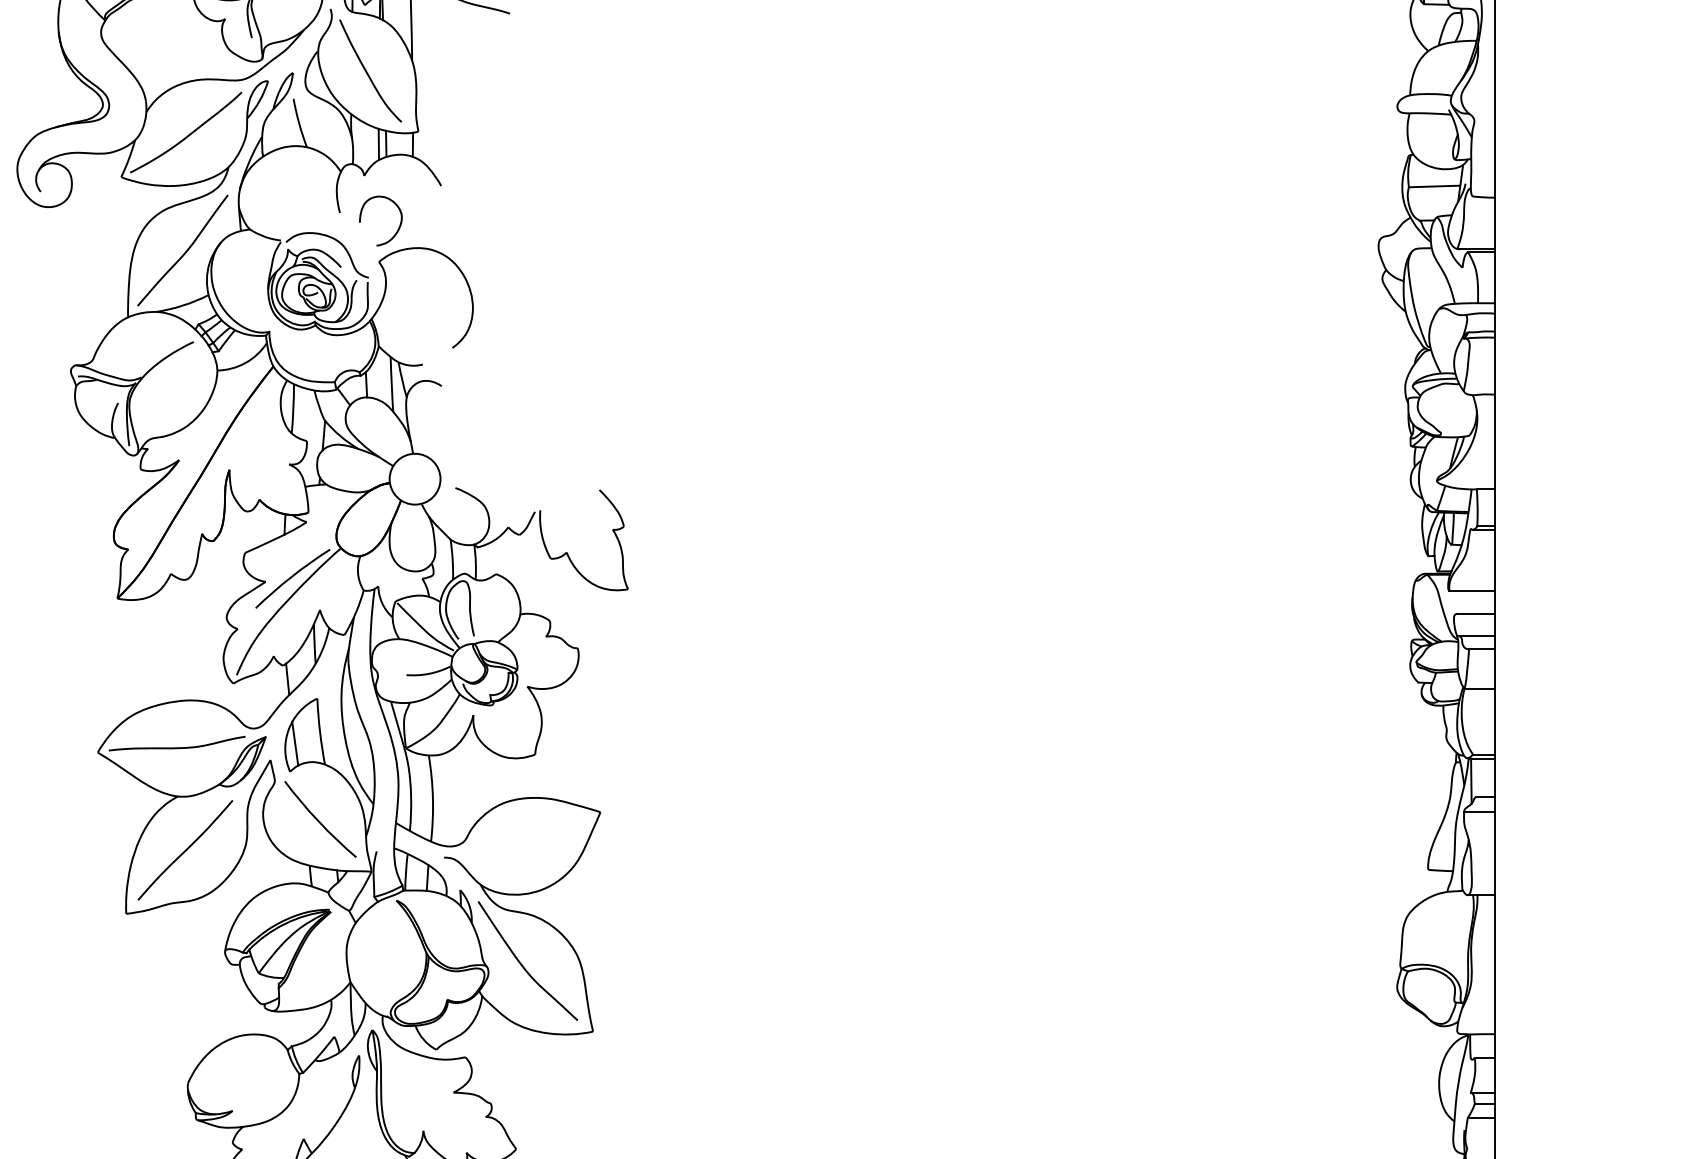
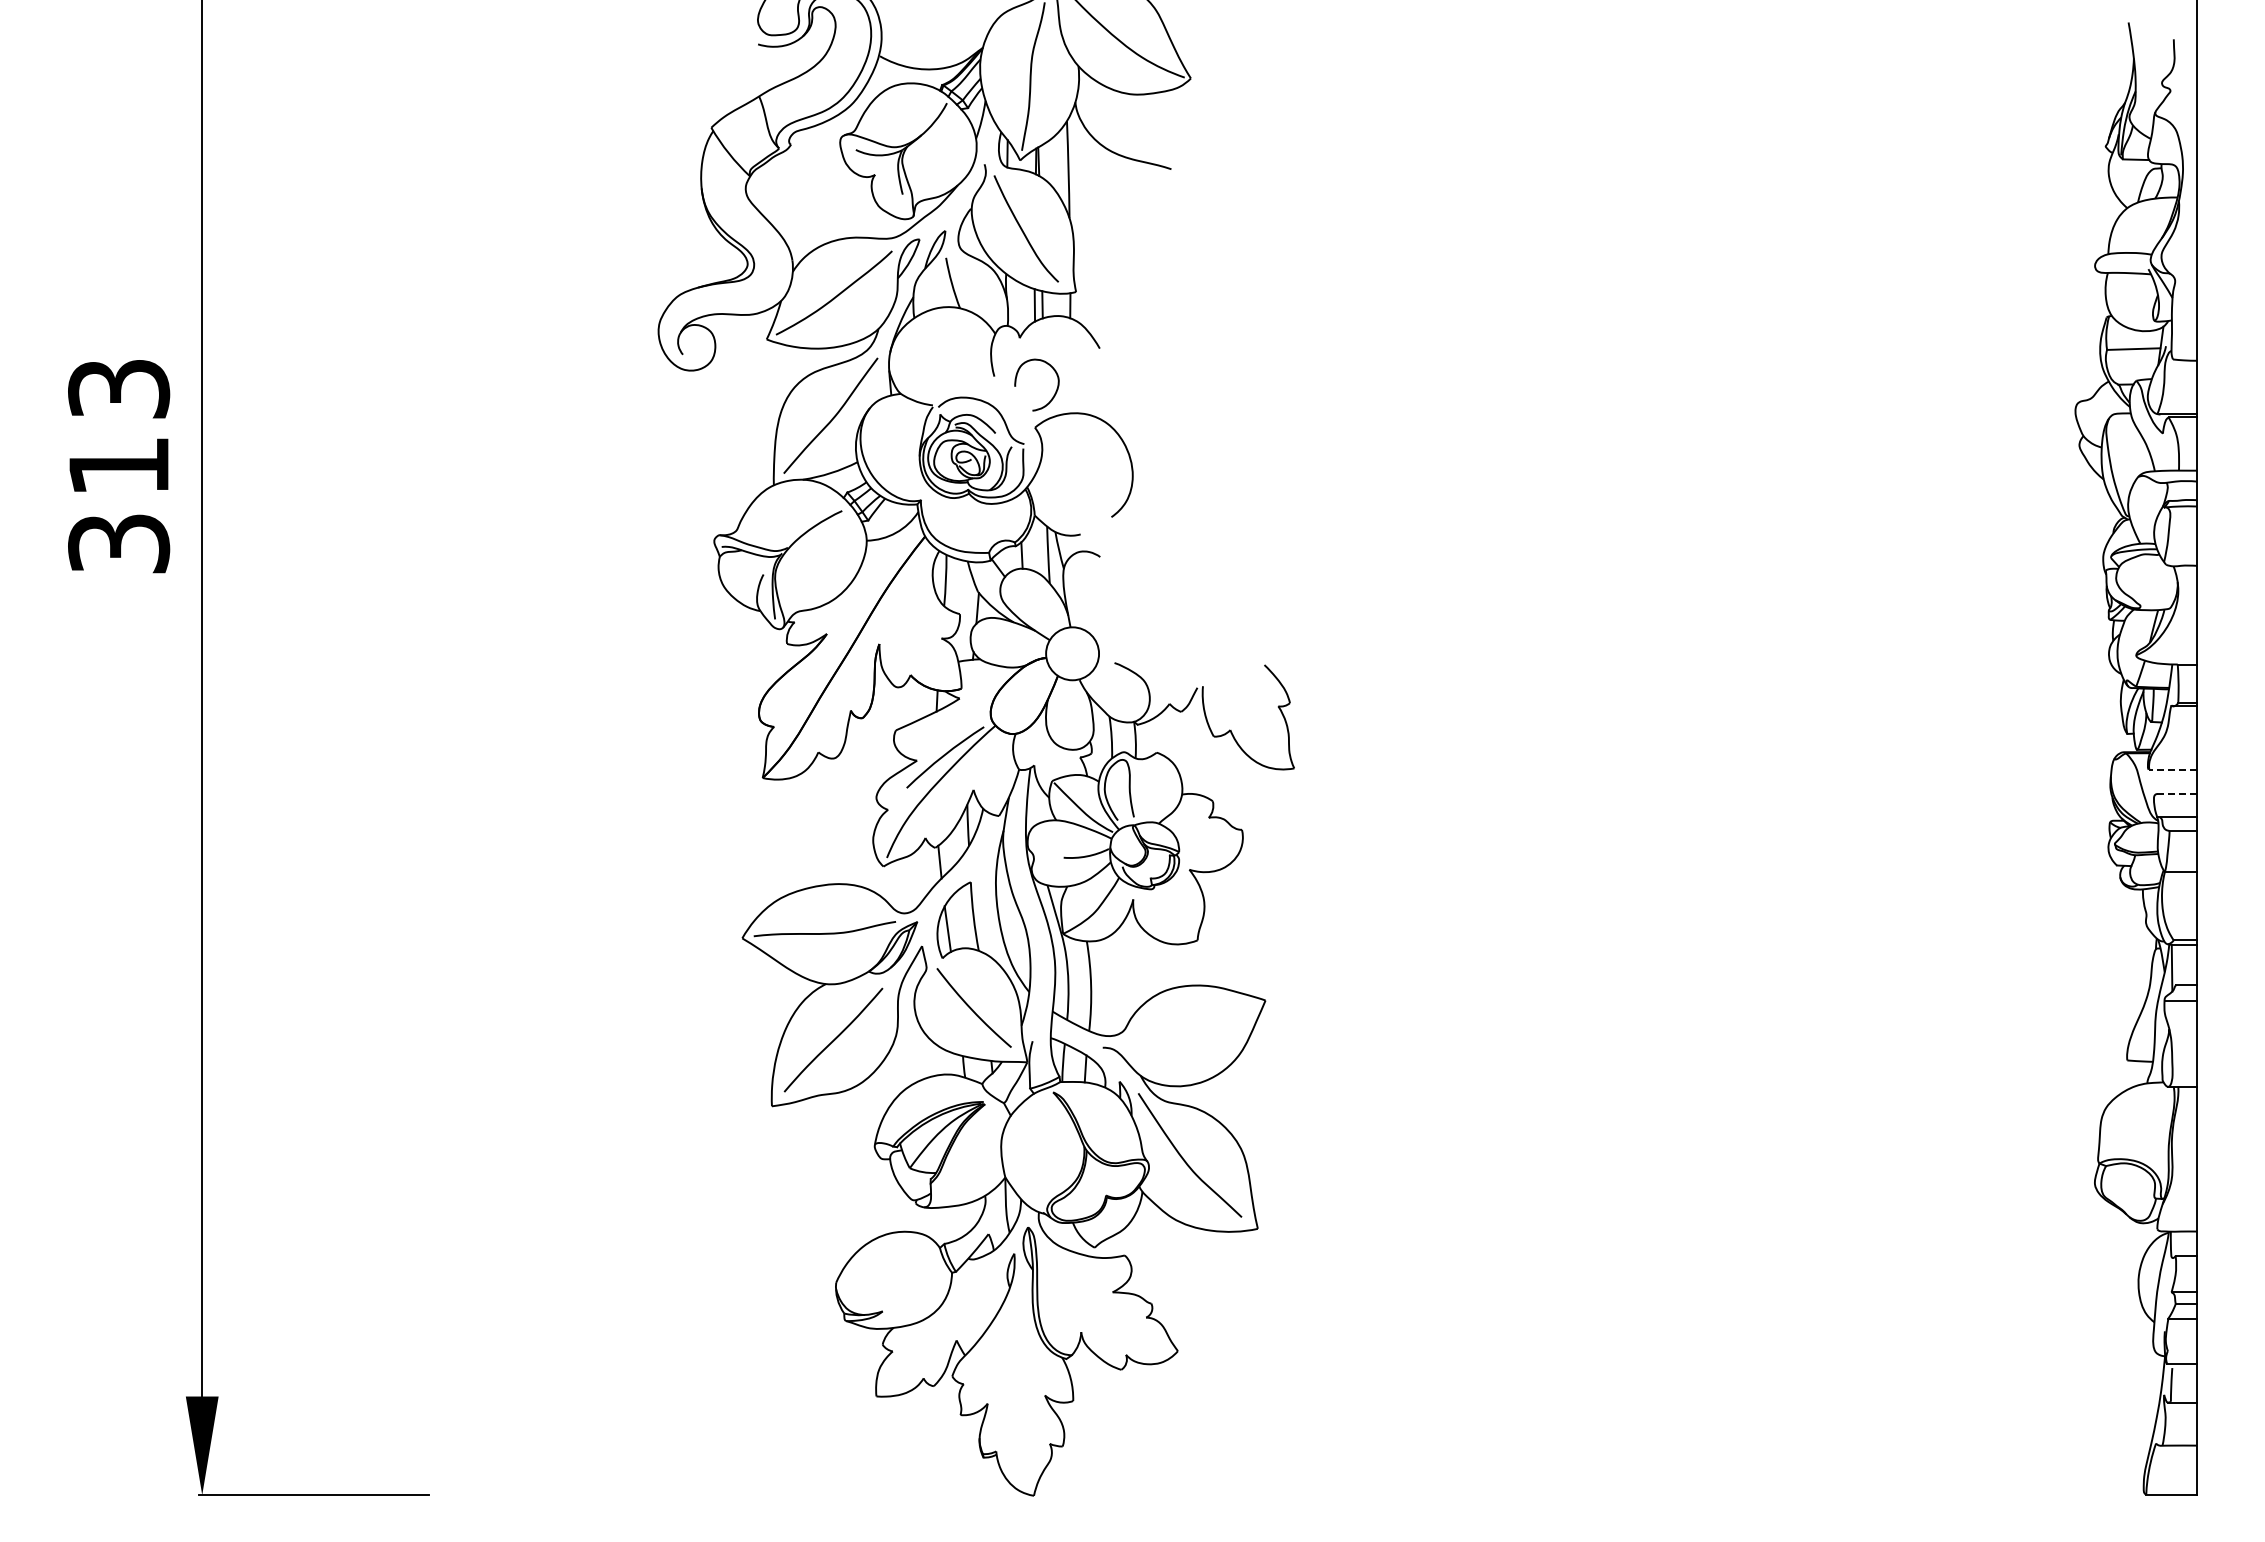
line: (1471, 590) -> (2172, 769), solid -> dashed
line: (1476, 614) -> (2177, 794), solid -> dashed

